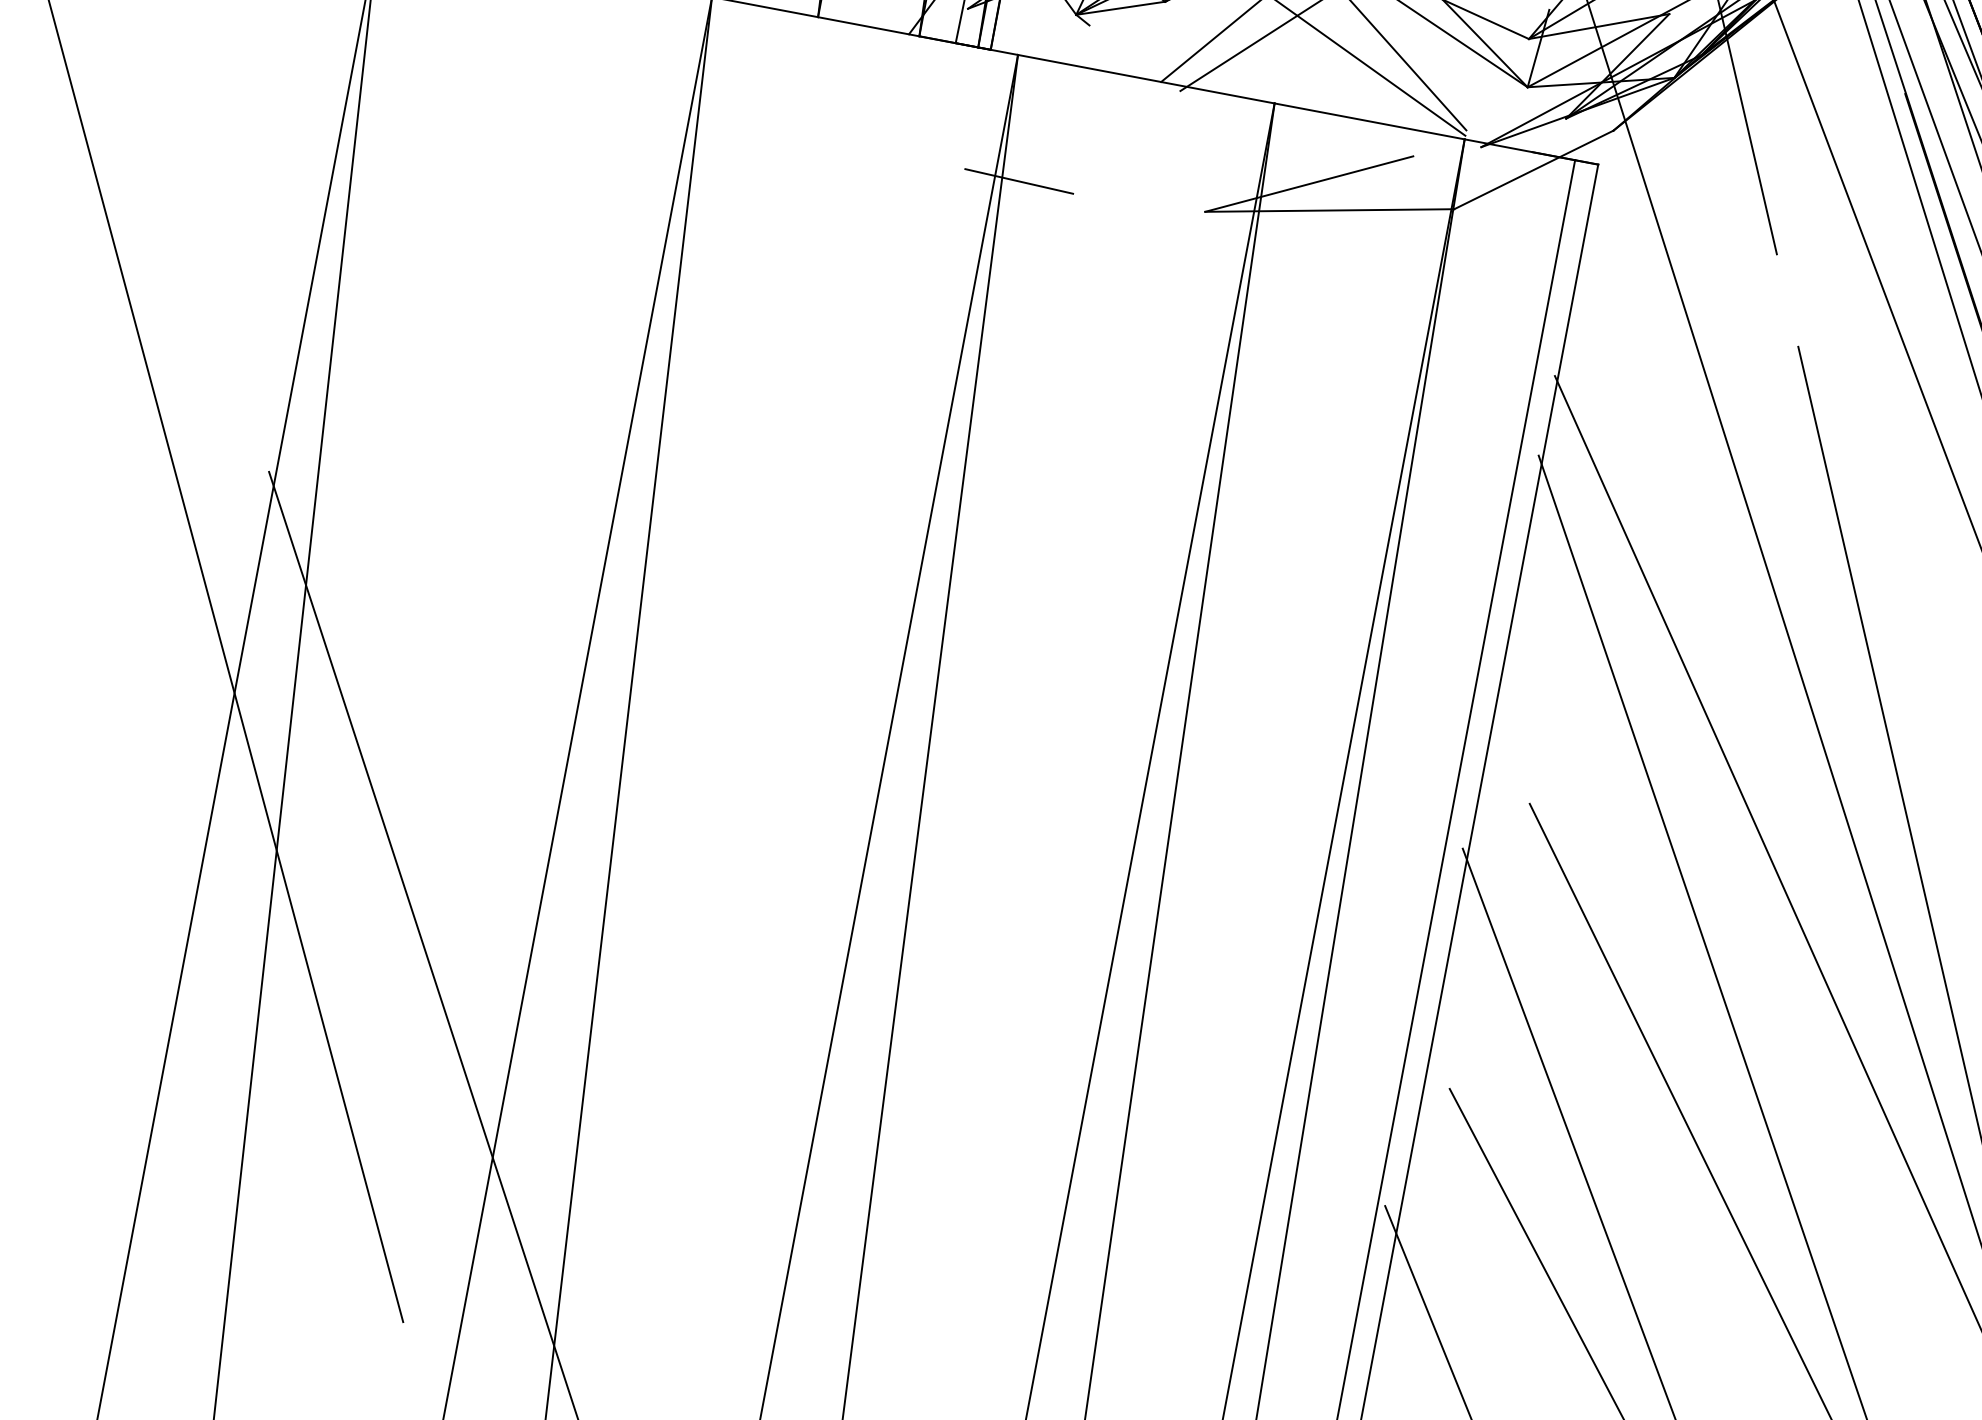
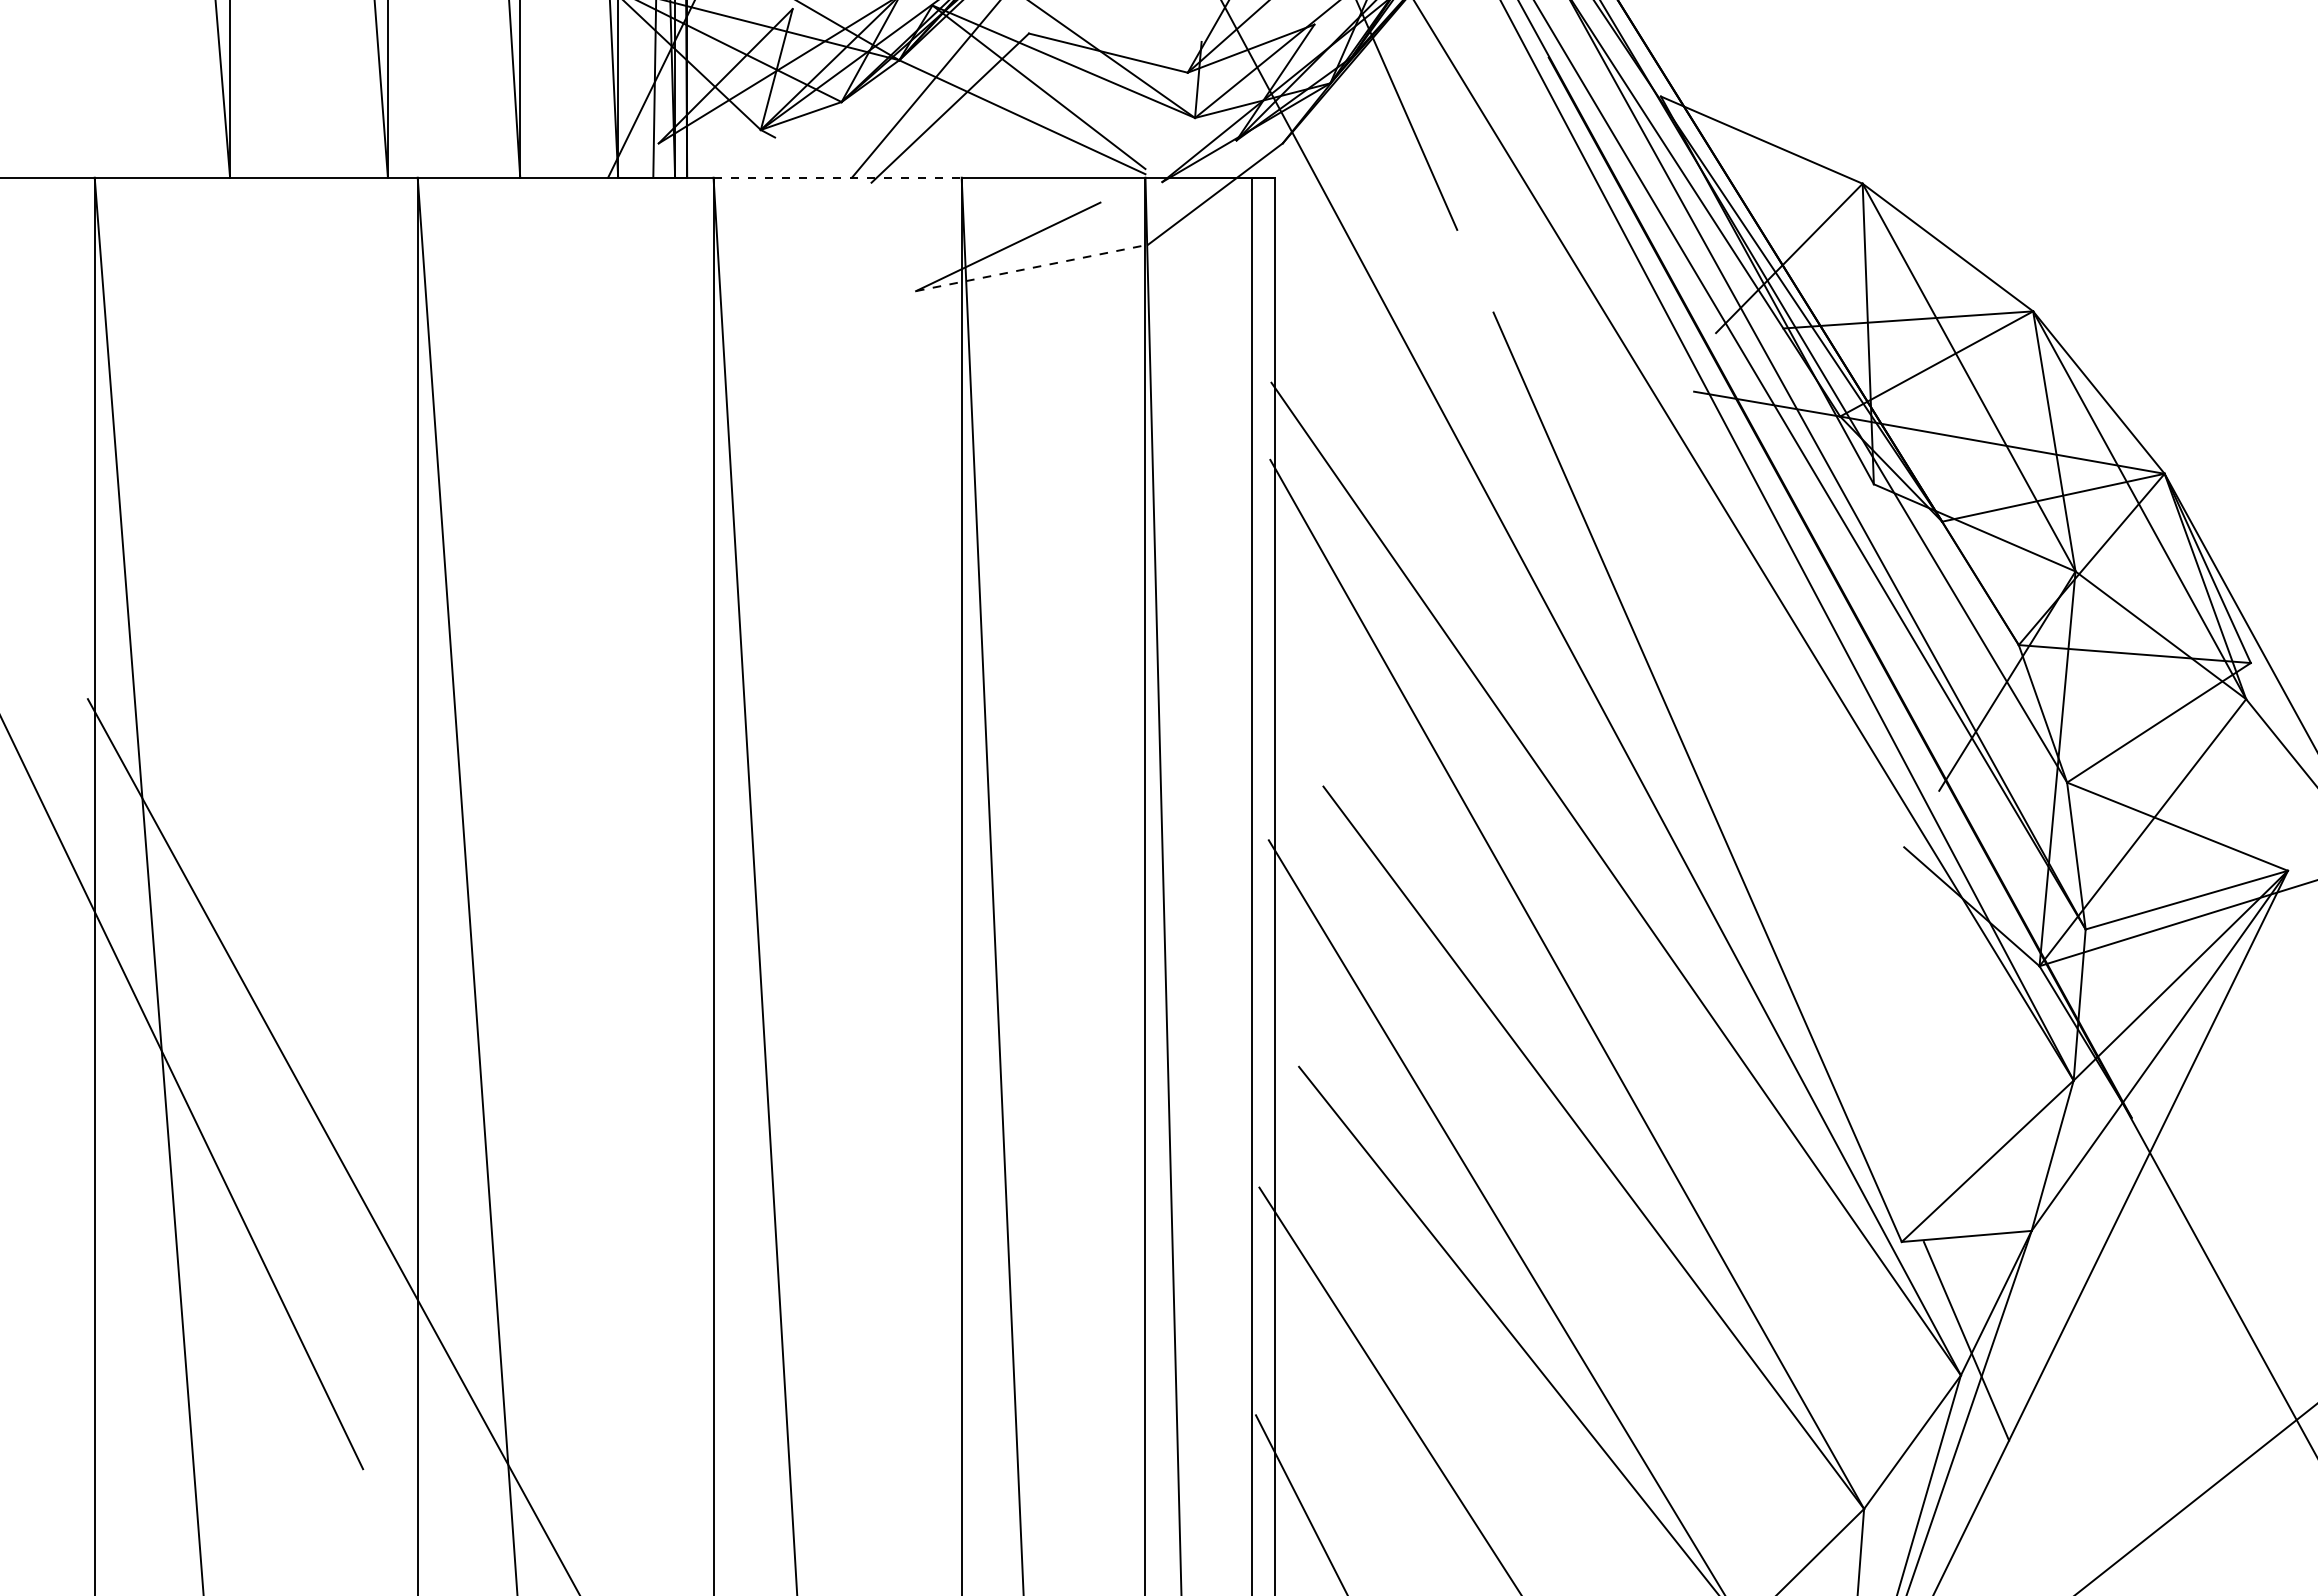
line: (1147, 79) -> (838, 177), solid -> dashed
line: (1018, 181) -> (736, 295), removed
line: (1330, 210) -> (1032, 267), solid -> dashed

